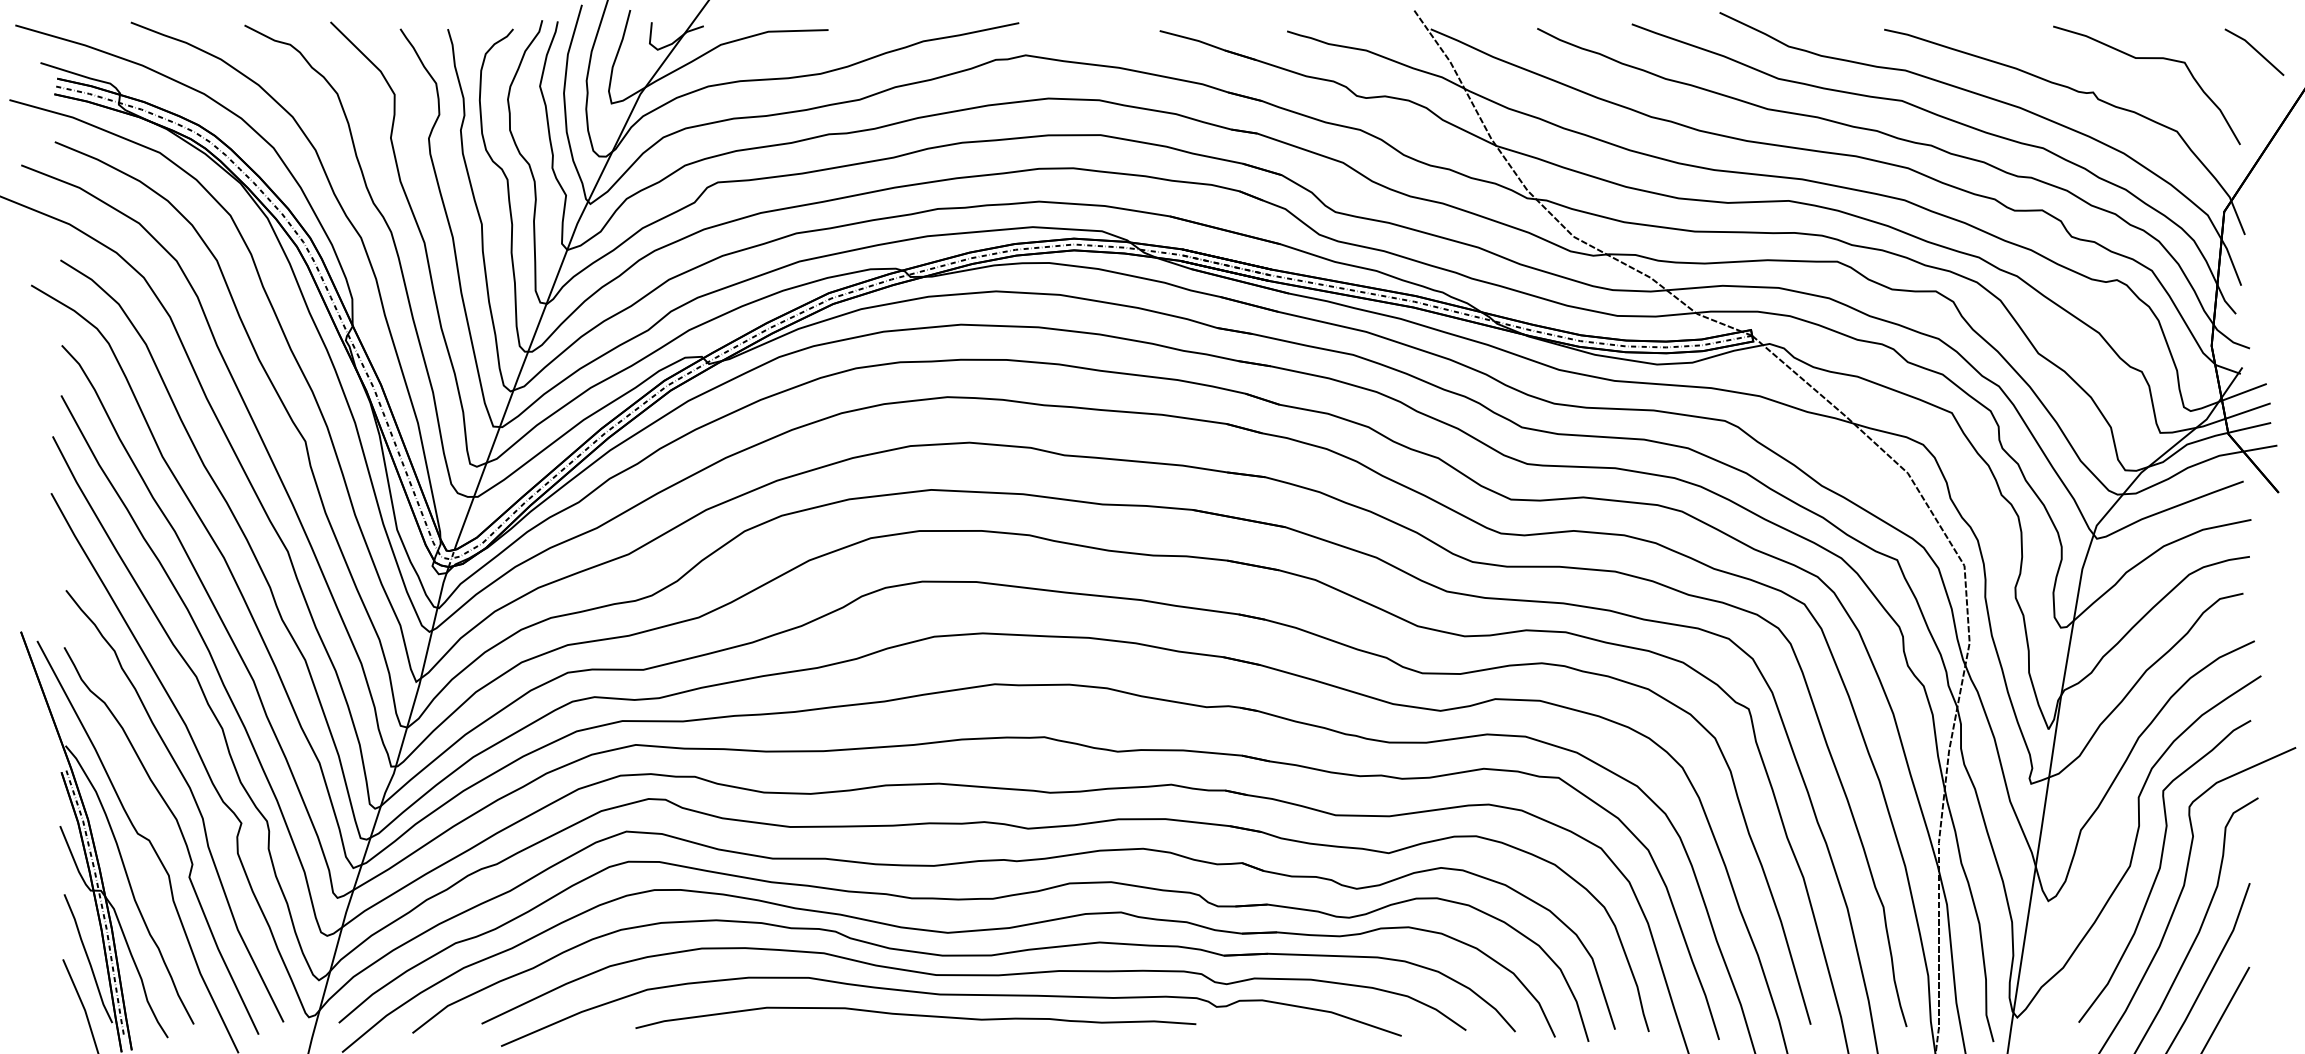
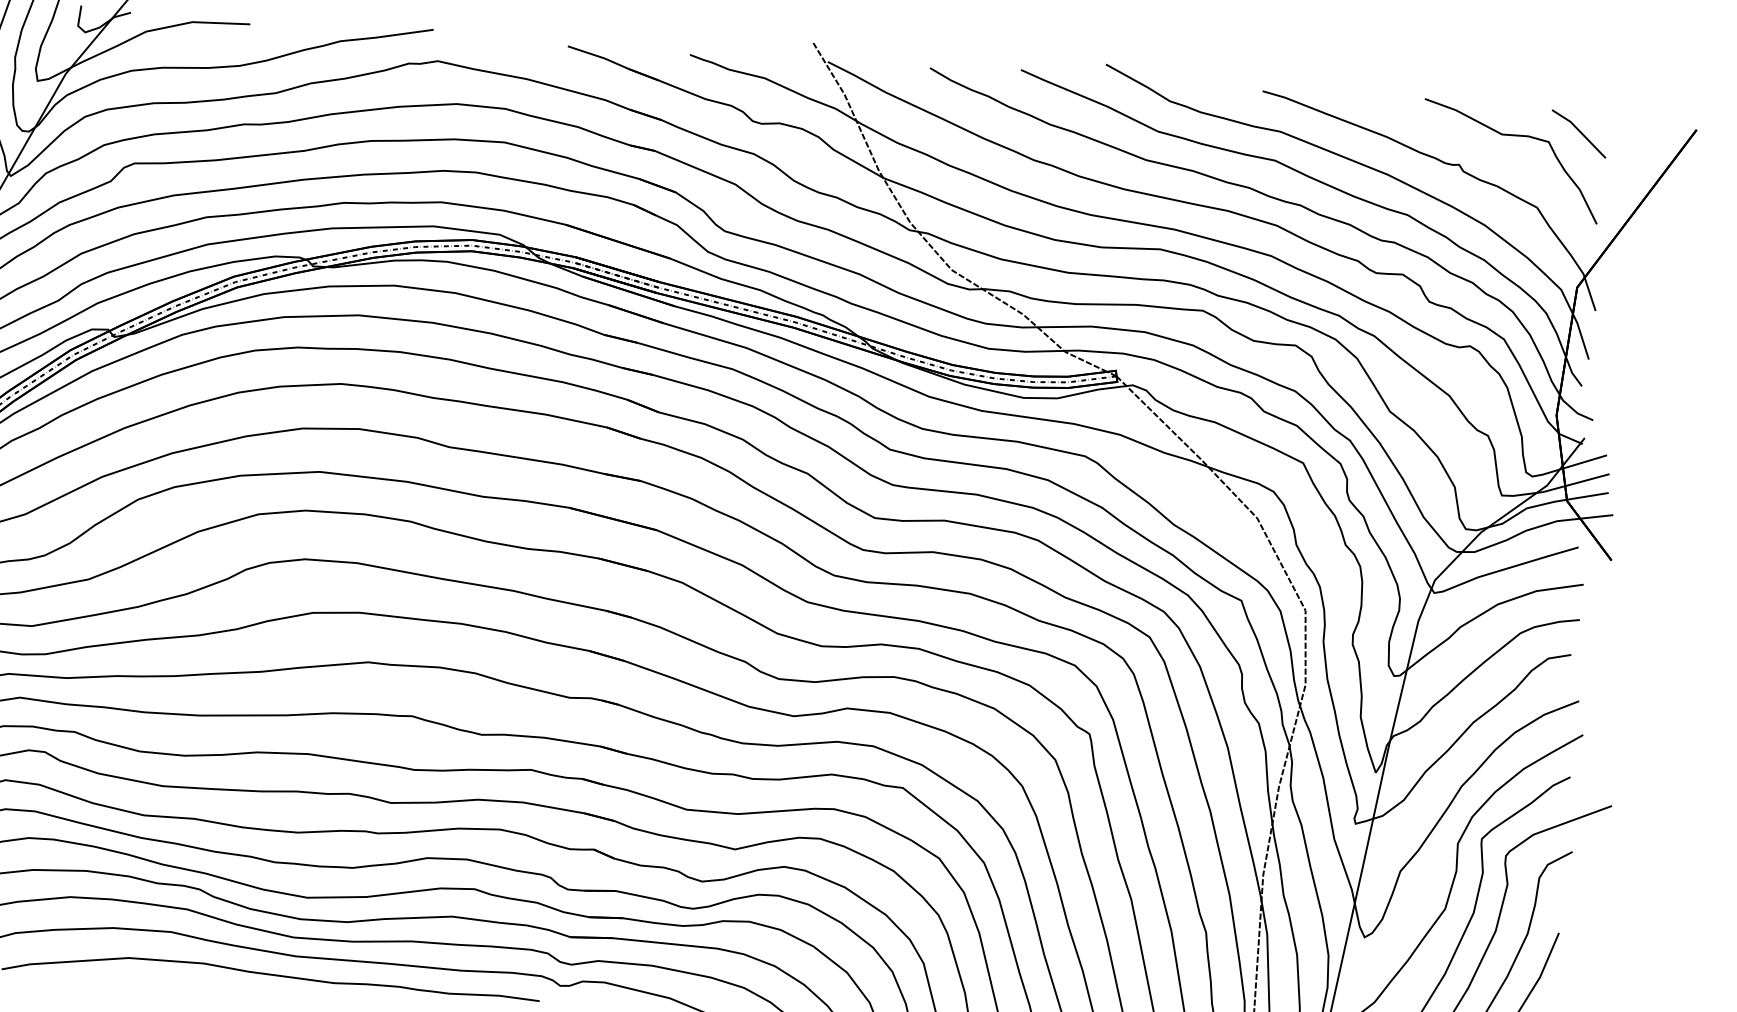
line: (2254, 50) -> (1579, 132), moved

